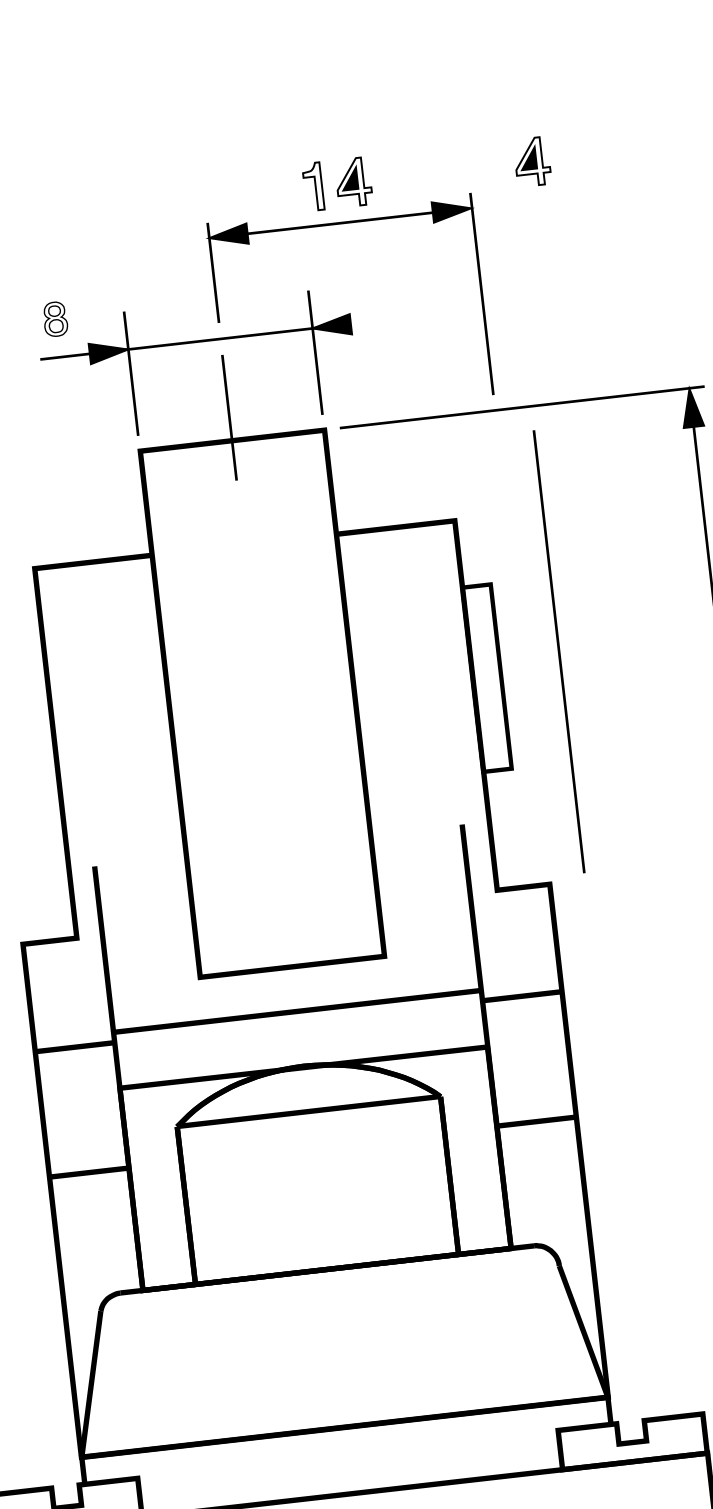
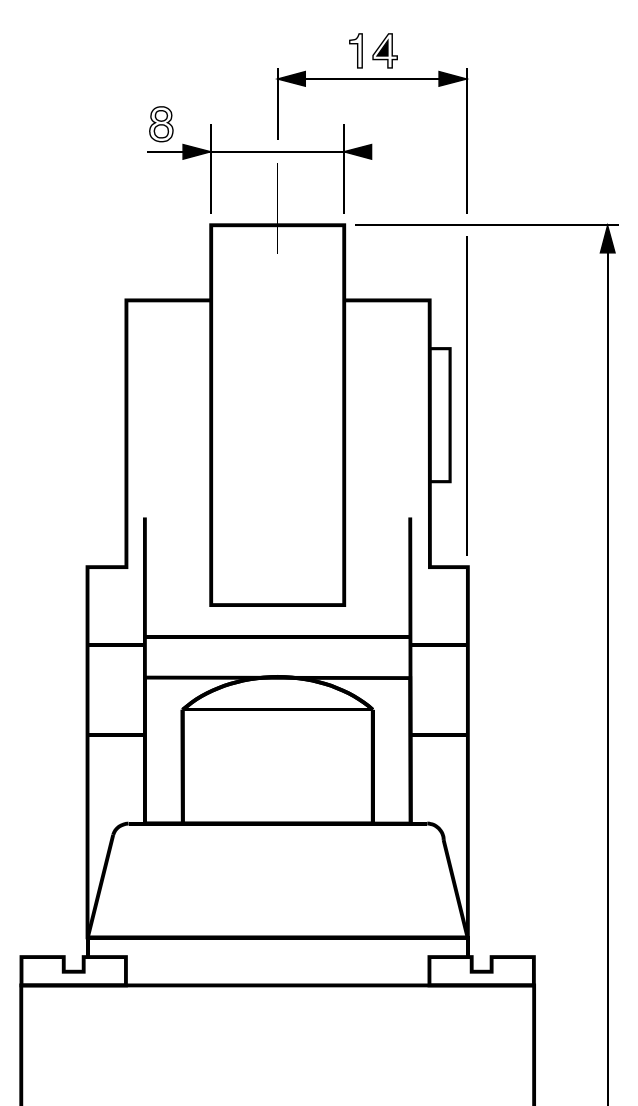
part: (531, 161) -> (513, 50), removed
part: (55, 319) -> (161, 124), size x1.43
line: (557, 650) -> (466, 395), moved

